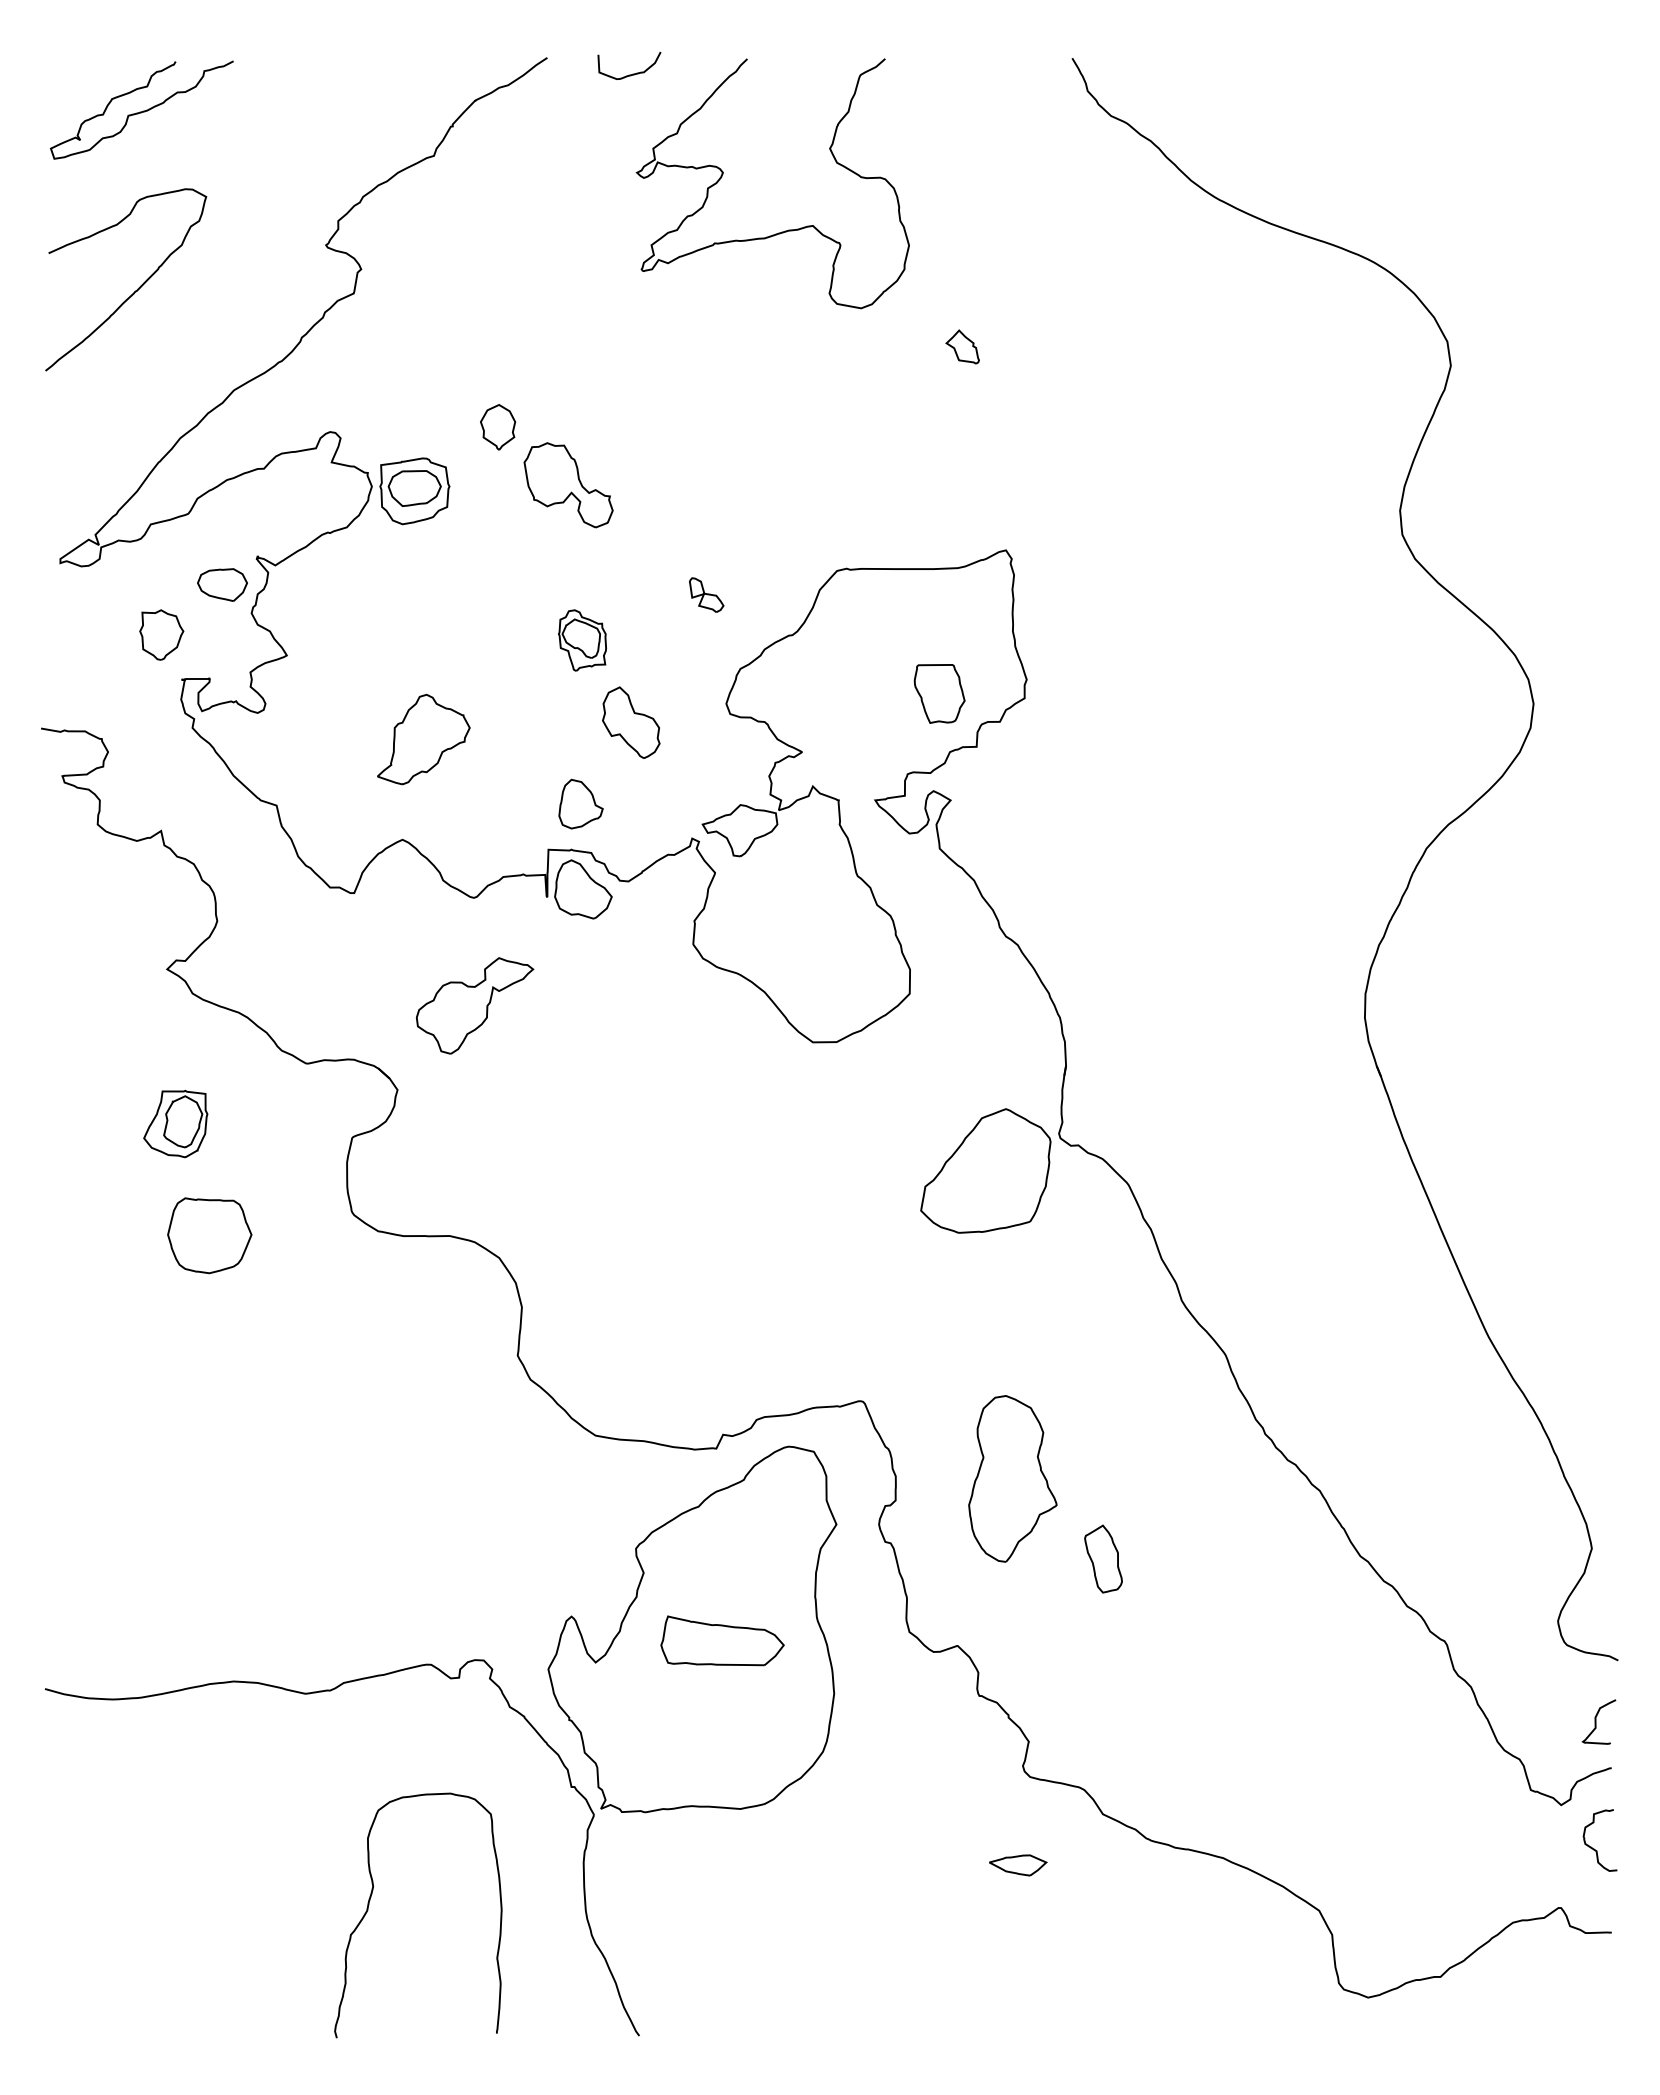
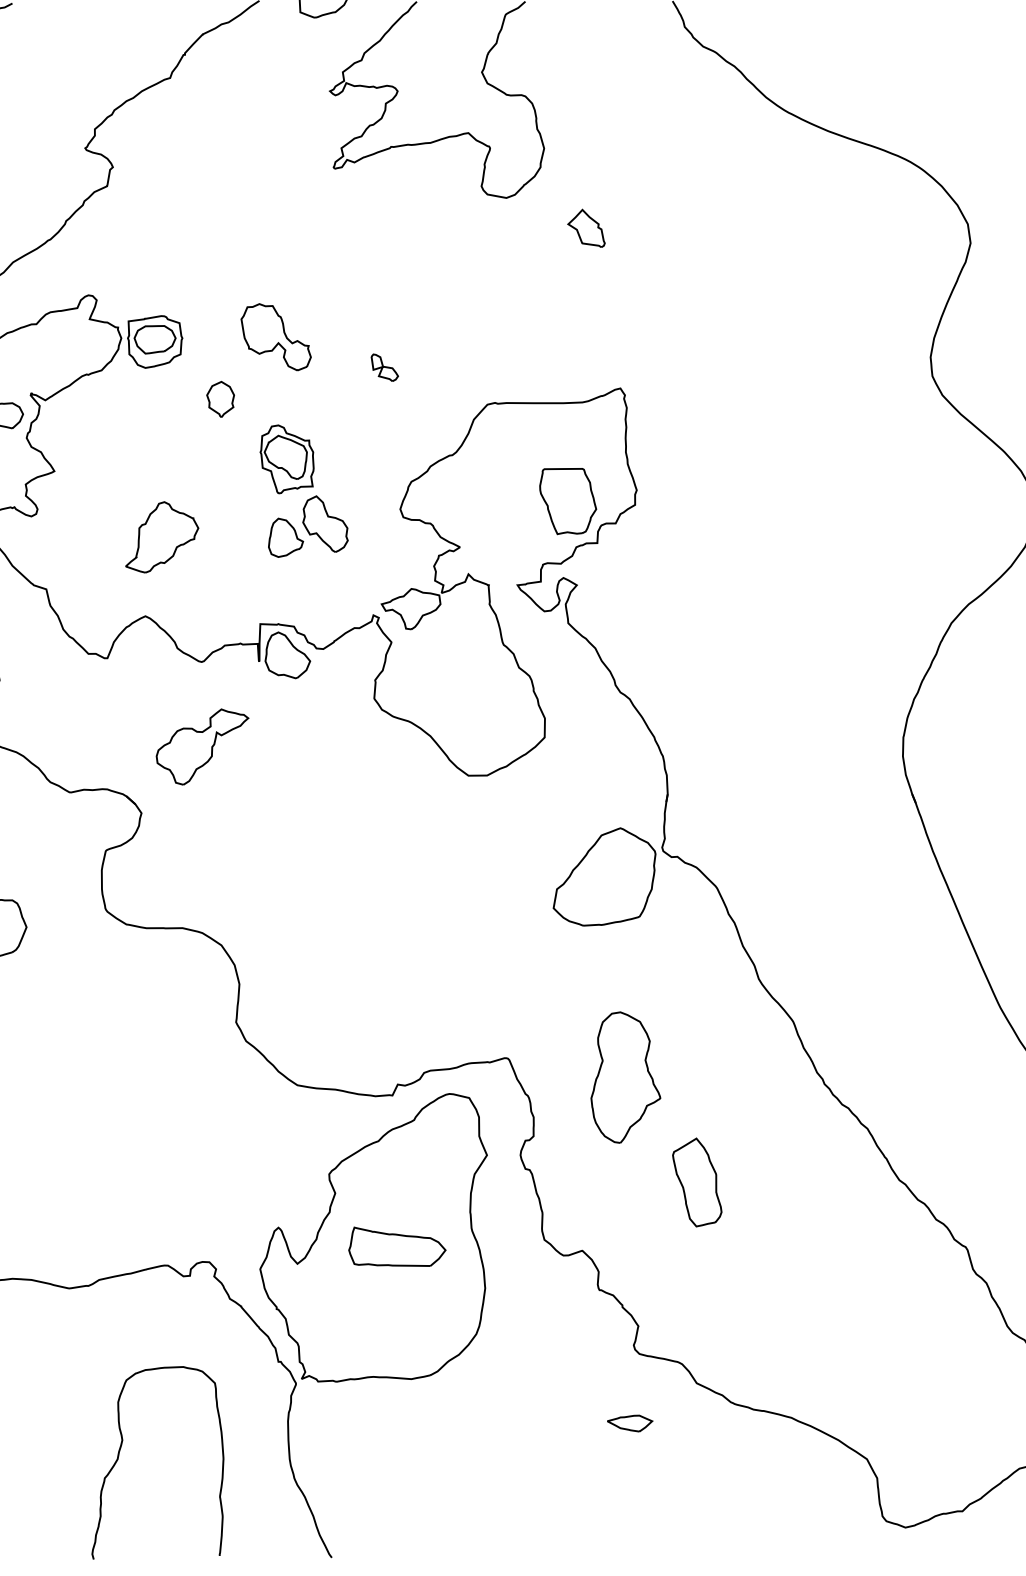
part: (962, 346) -> (586, 228), size x1.43
part: (497, 427) -> (220, 399), moved
part: (706, 594) -> (384, 367), moved
part: (582, 640) -> (287, 459), size x1.43
part: (939, 693) -> (568, 501), size x1.43
part: (580, 803) -> (285, 537), moved
part: (1012, 1478) -> (625, 1077), moved
part: (1103, 1558) -> (697, 1181), size x1.67

